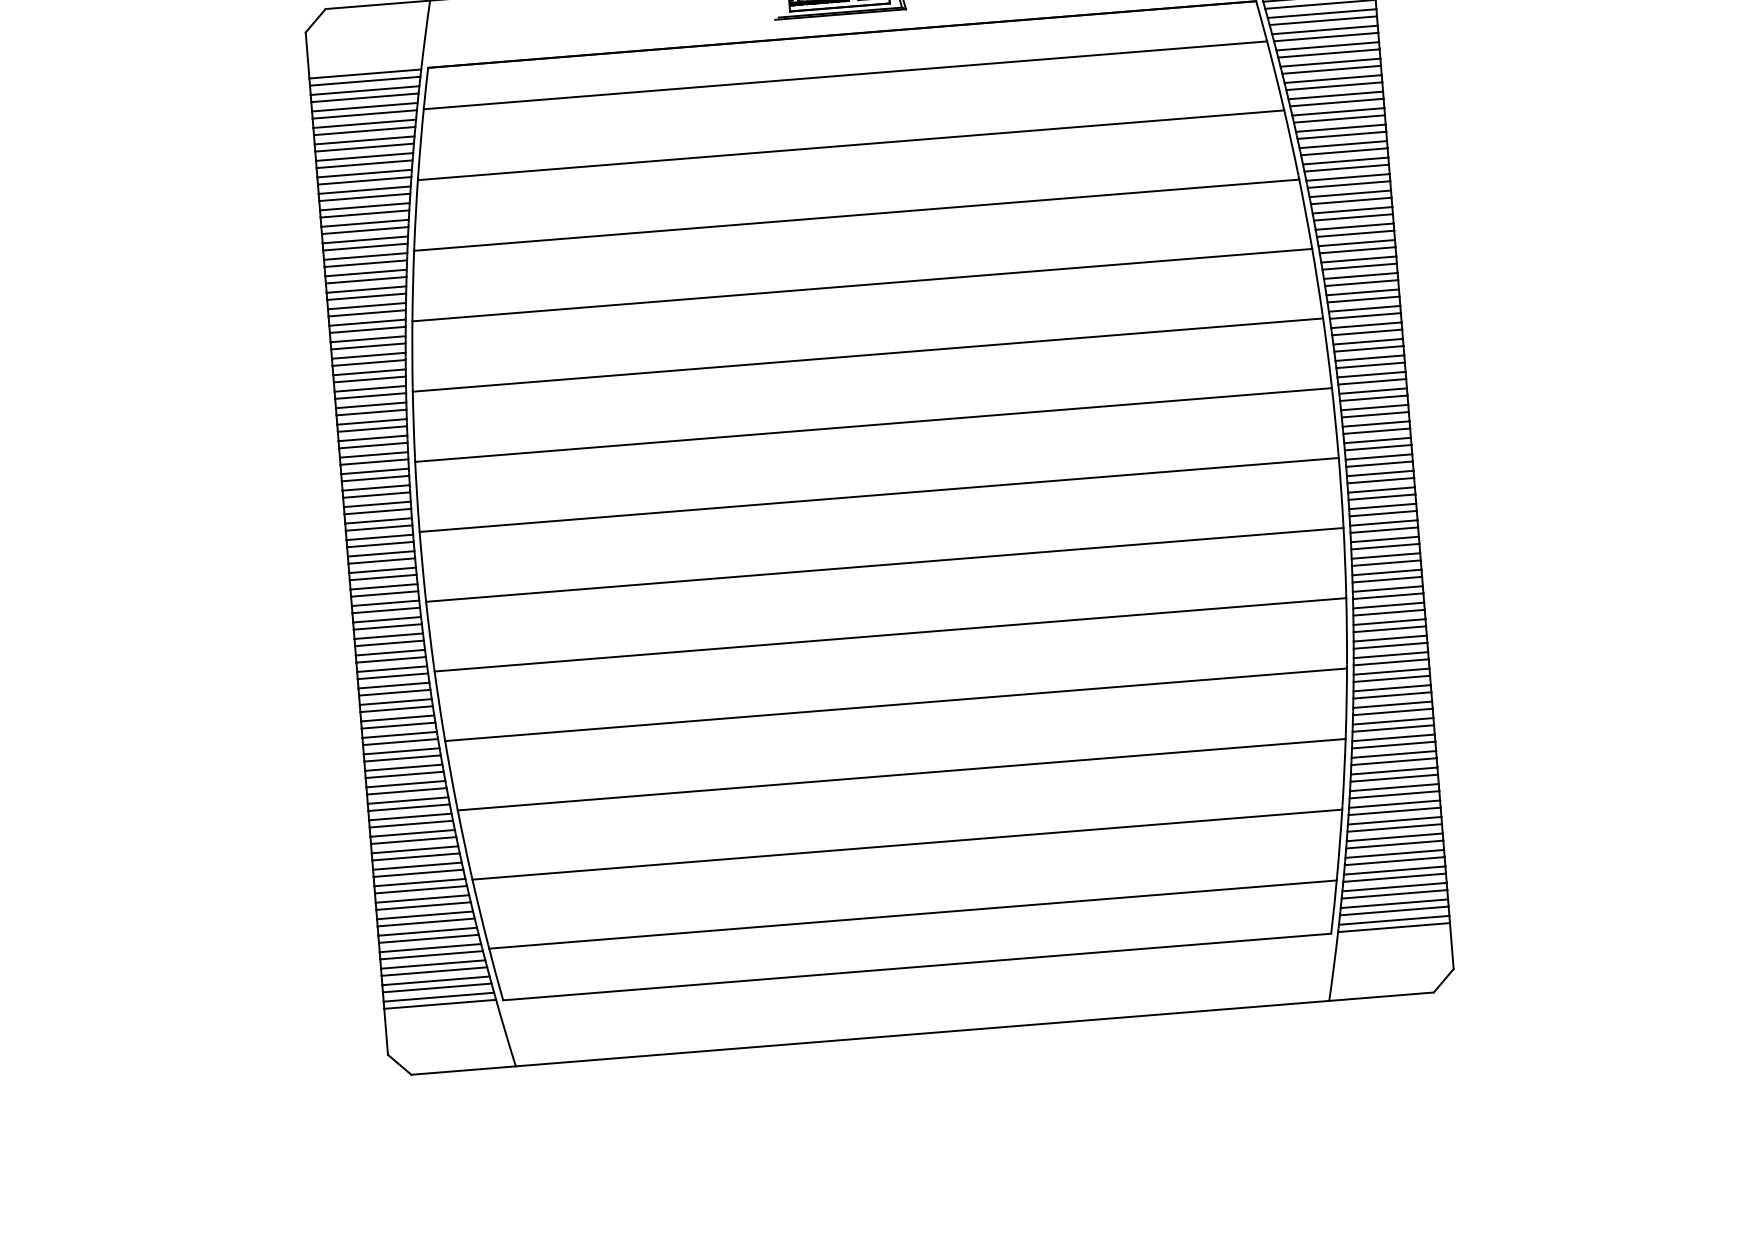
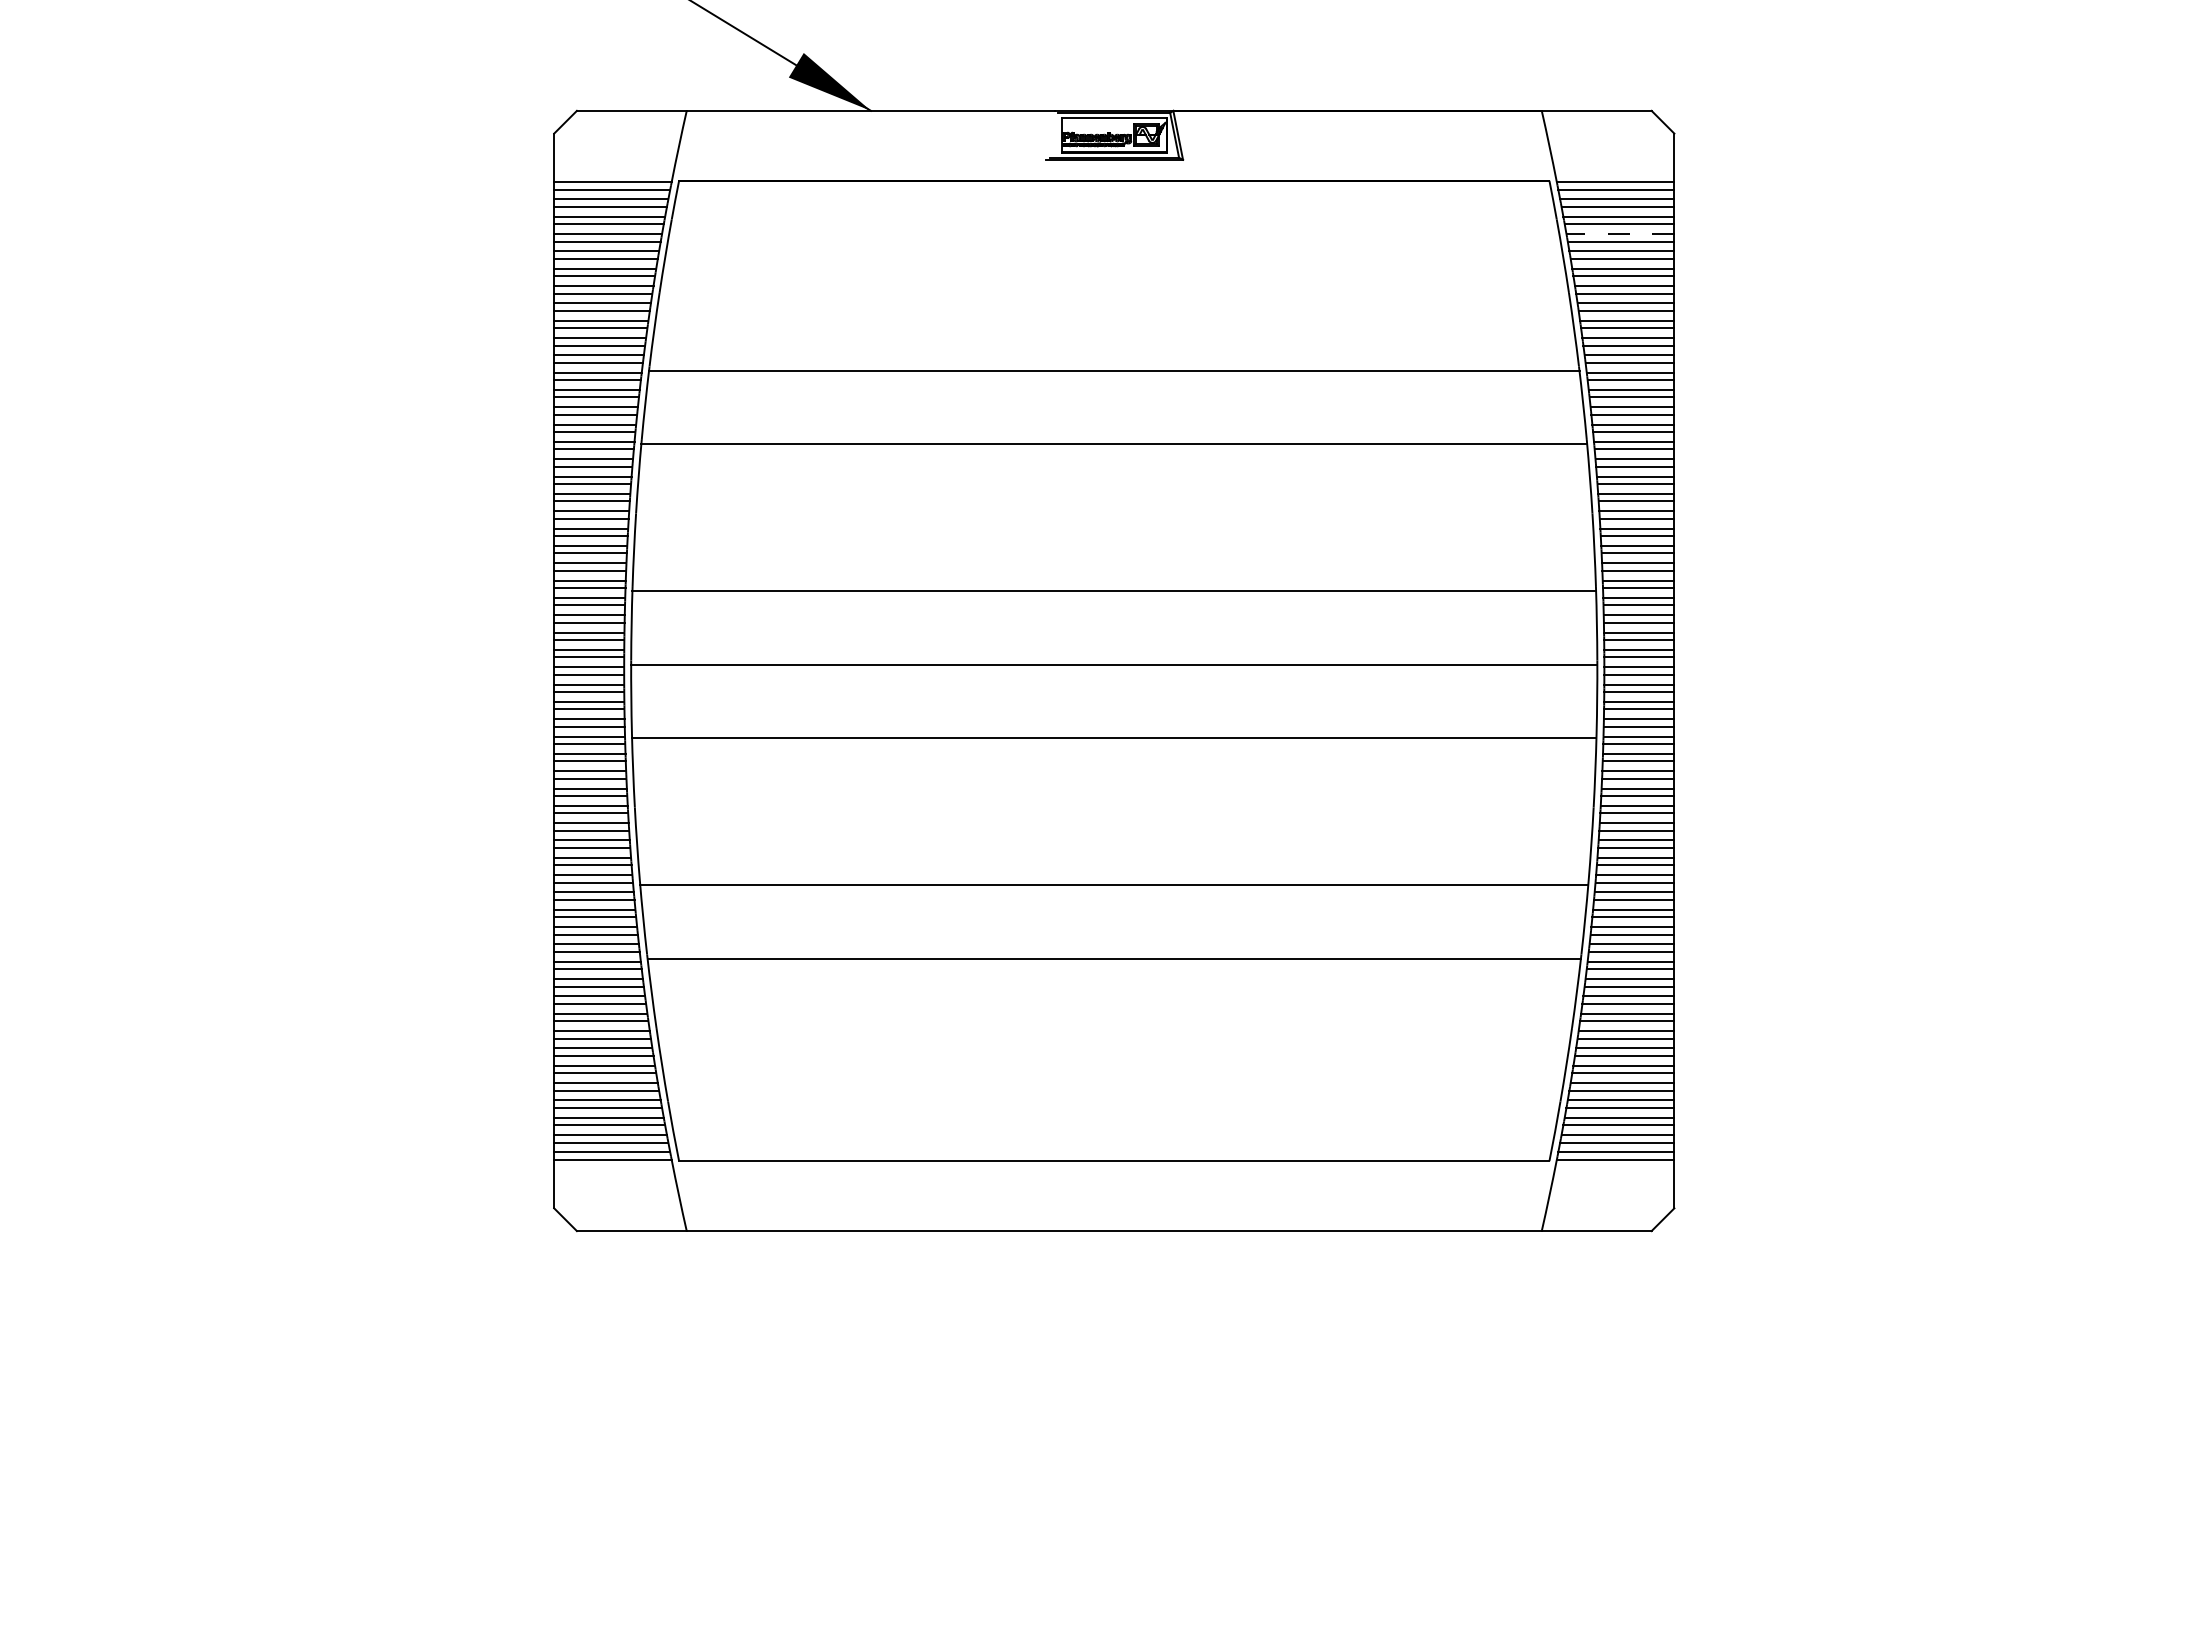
line: (1327, 45) -> (1620, 233), solid -> dashed
line: (845, 75) -> (1114, 223), removed
line: (850, 145) -> (1113, 297), removed
line: (867, 354) -> (1113, 517), removed
line: (890, 634) -> (1114, 811), removed
line: (907, 844) -> (1114, 1032), removed
line: (912, 914) -> (1113, 1105), removed

